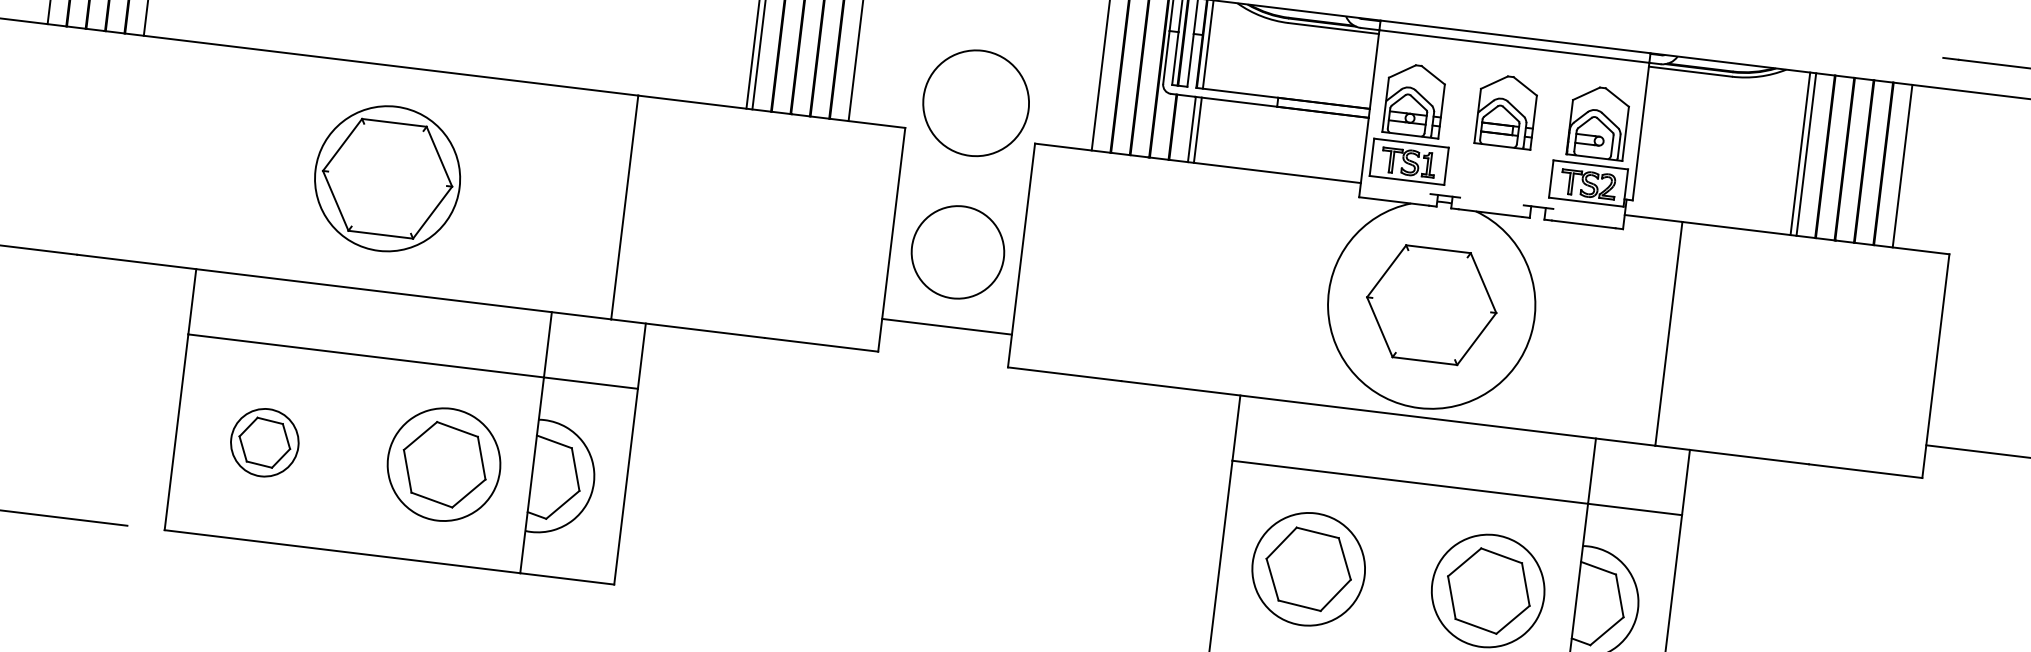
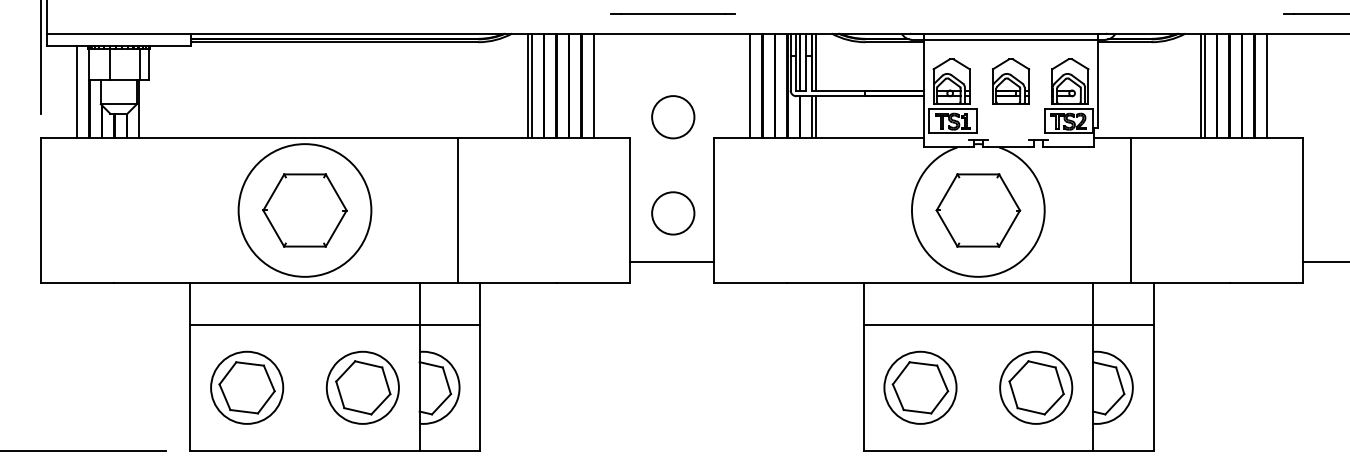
circle: (976, 103) -> (673, 117), size x0.62
circle: (386, 178) -> (304, 210), size x1.43
circle: (958, 252) -> (673, 213), size x0.71
part: (265, 442) -> (247, 387), size x1.67

